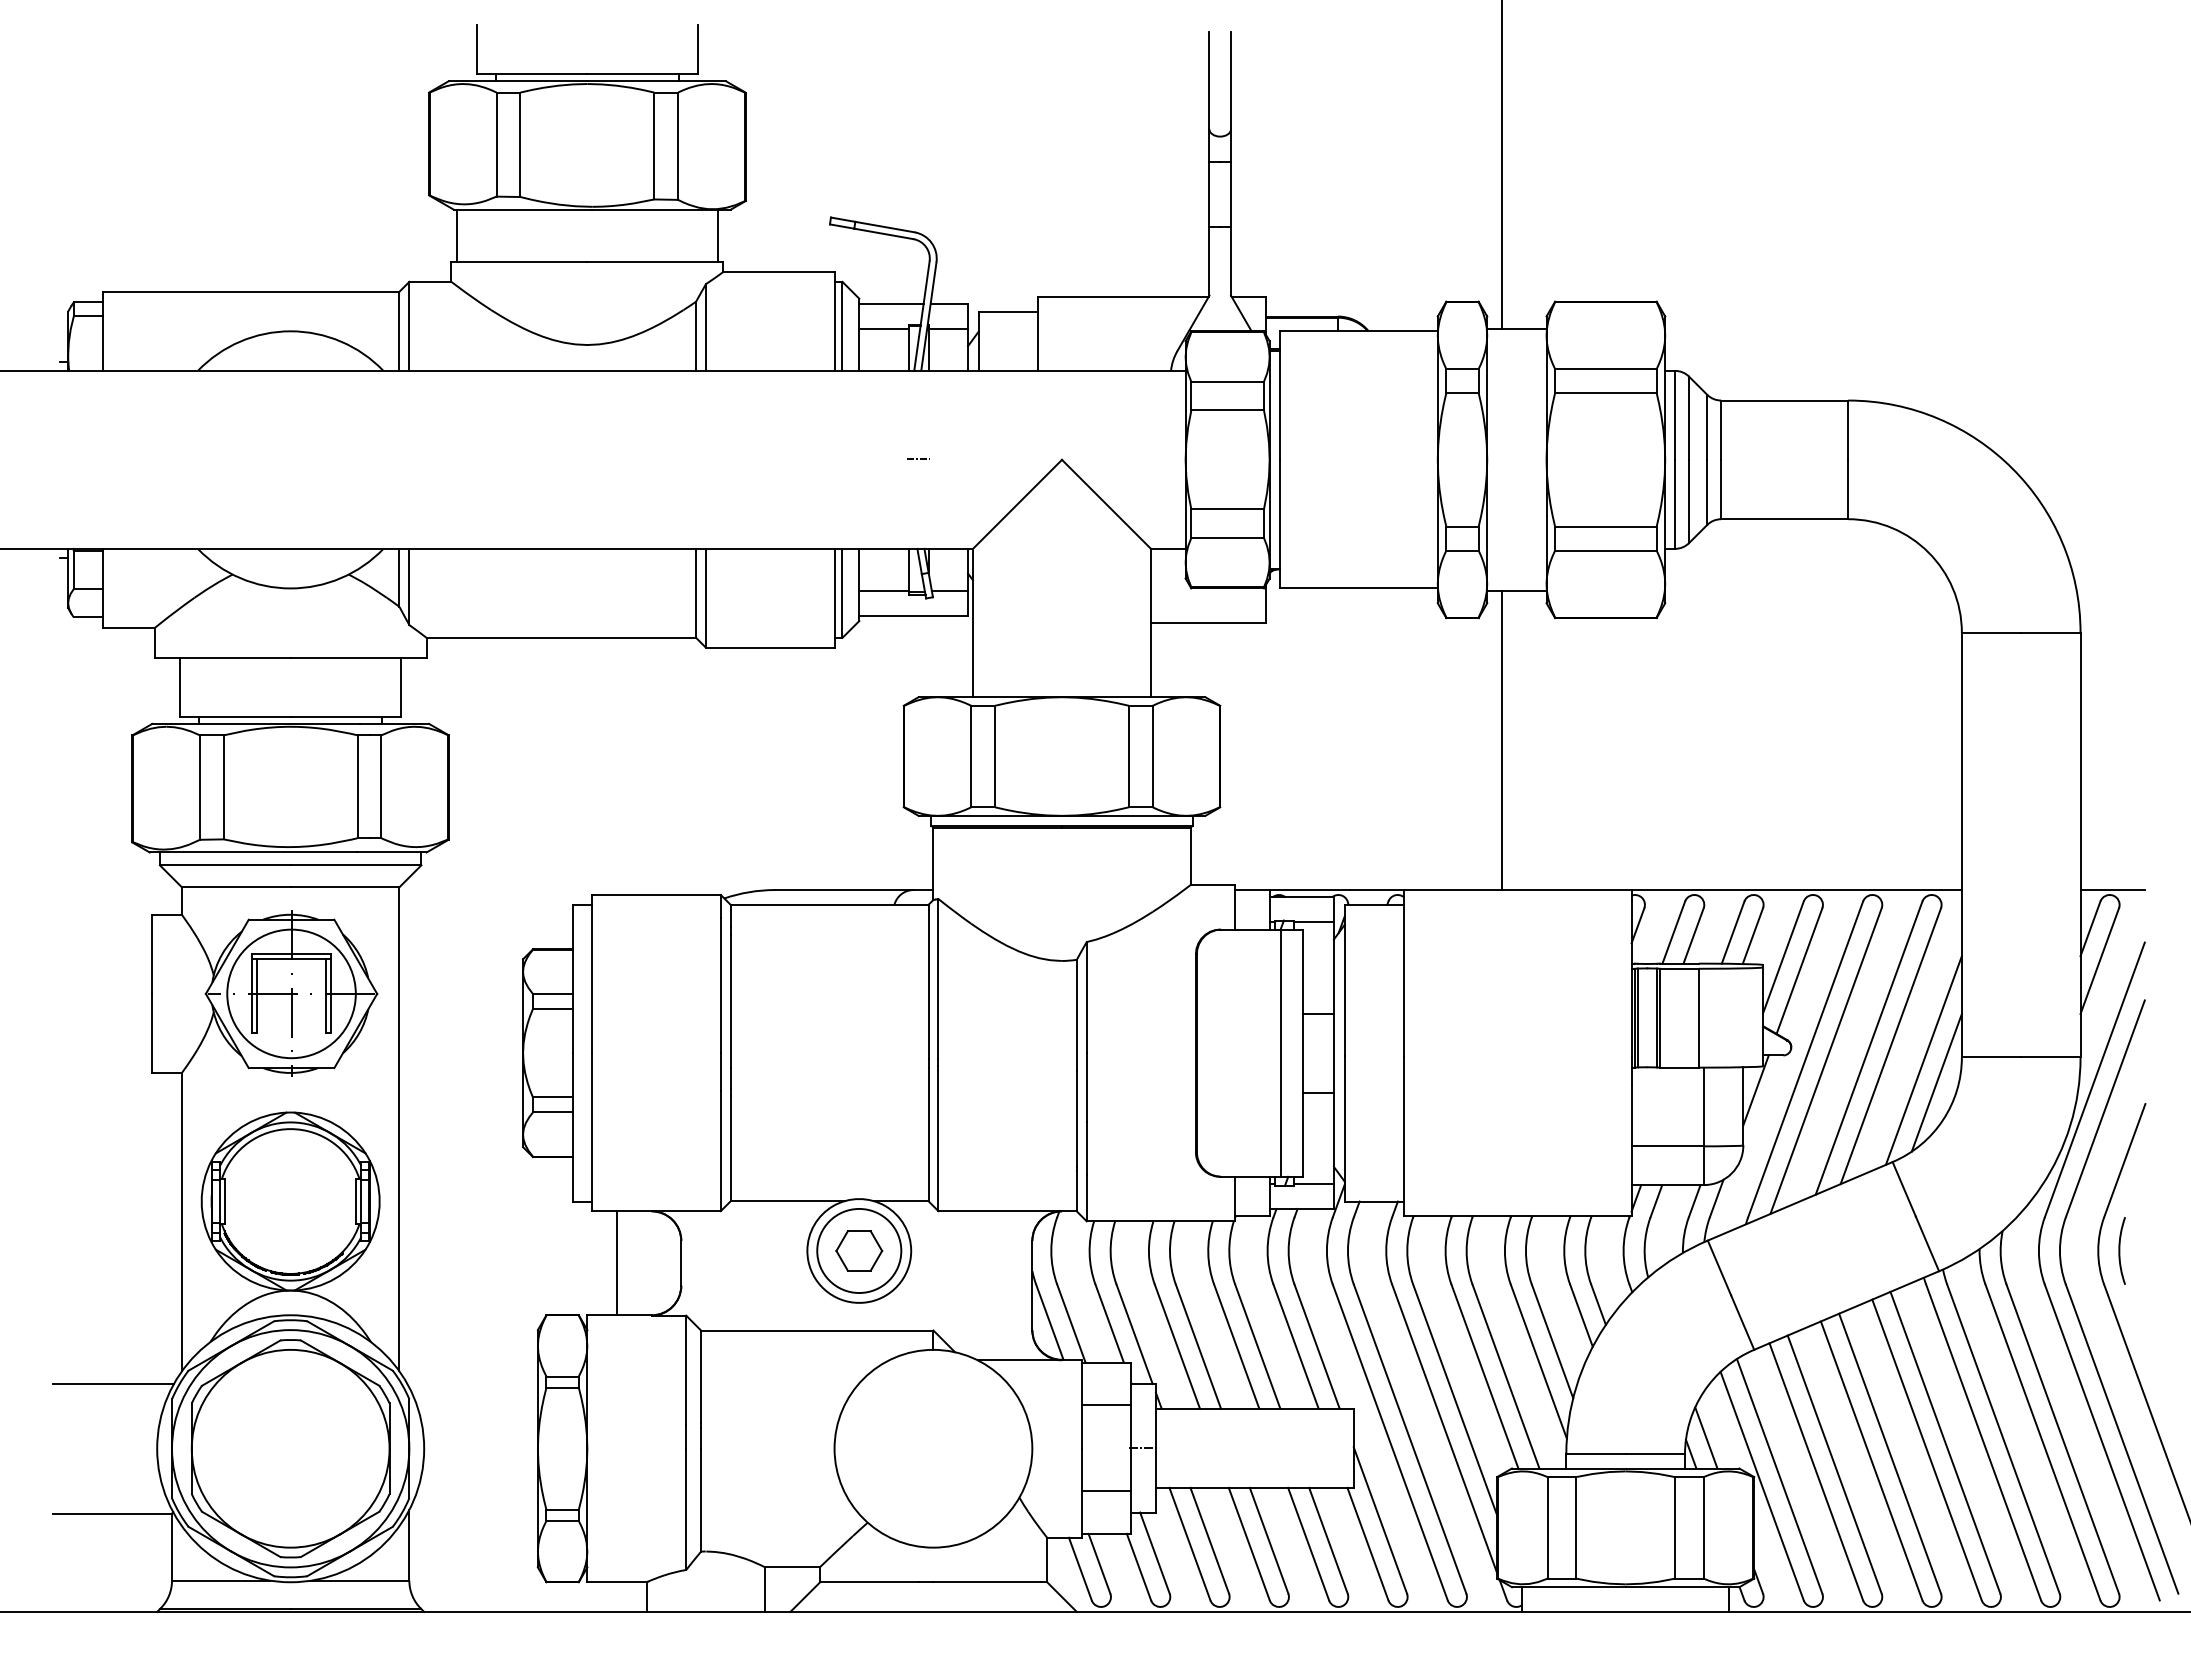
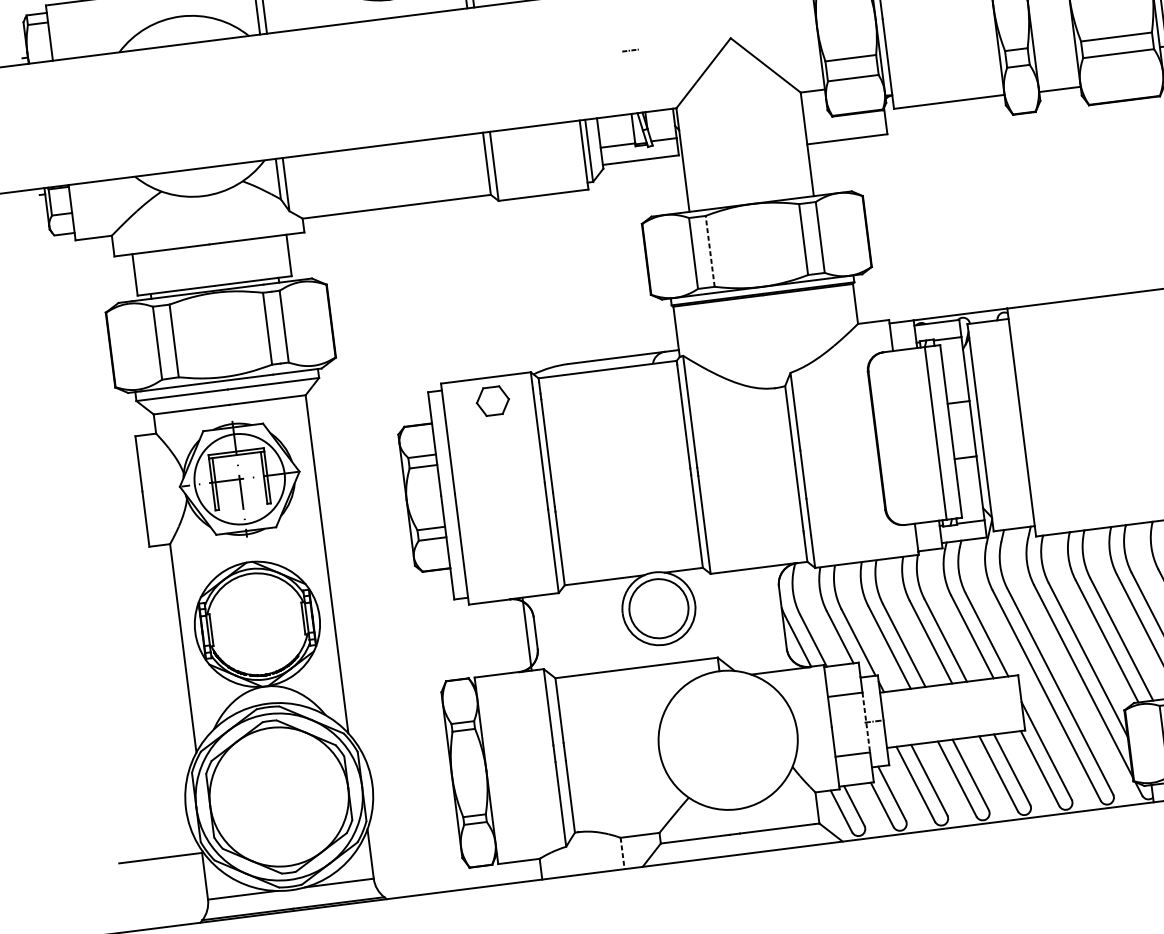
line: (1502, 740) -> (1063, 195), removed
line: (995, 756) -> (710, 251), solid -> dashed
part: (859, 1250) -> (493, 400), moved
line: (617, 1263) -> (527, 634), moved
line: (113, 1383) -> (149, 767), removed
line: (1131, 1448) -> (866, 722), solid -> dashed
line: (764, 1589) -> (622, 853), solid -> dashed

